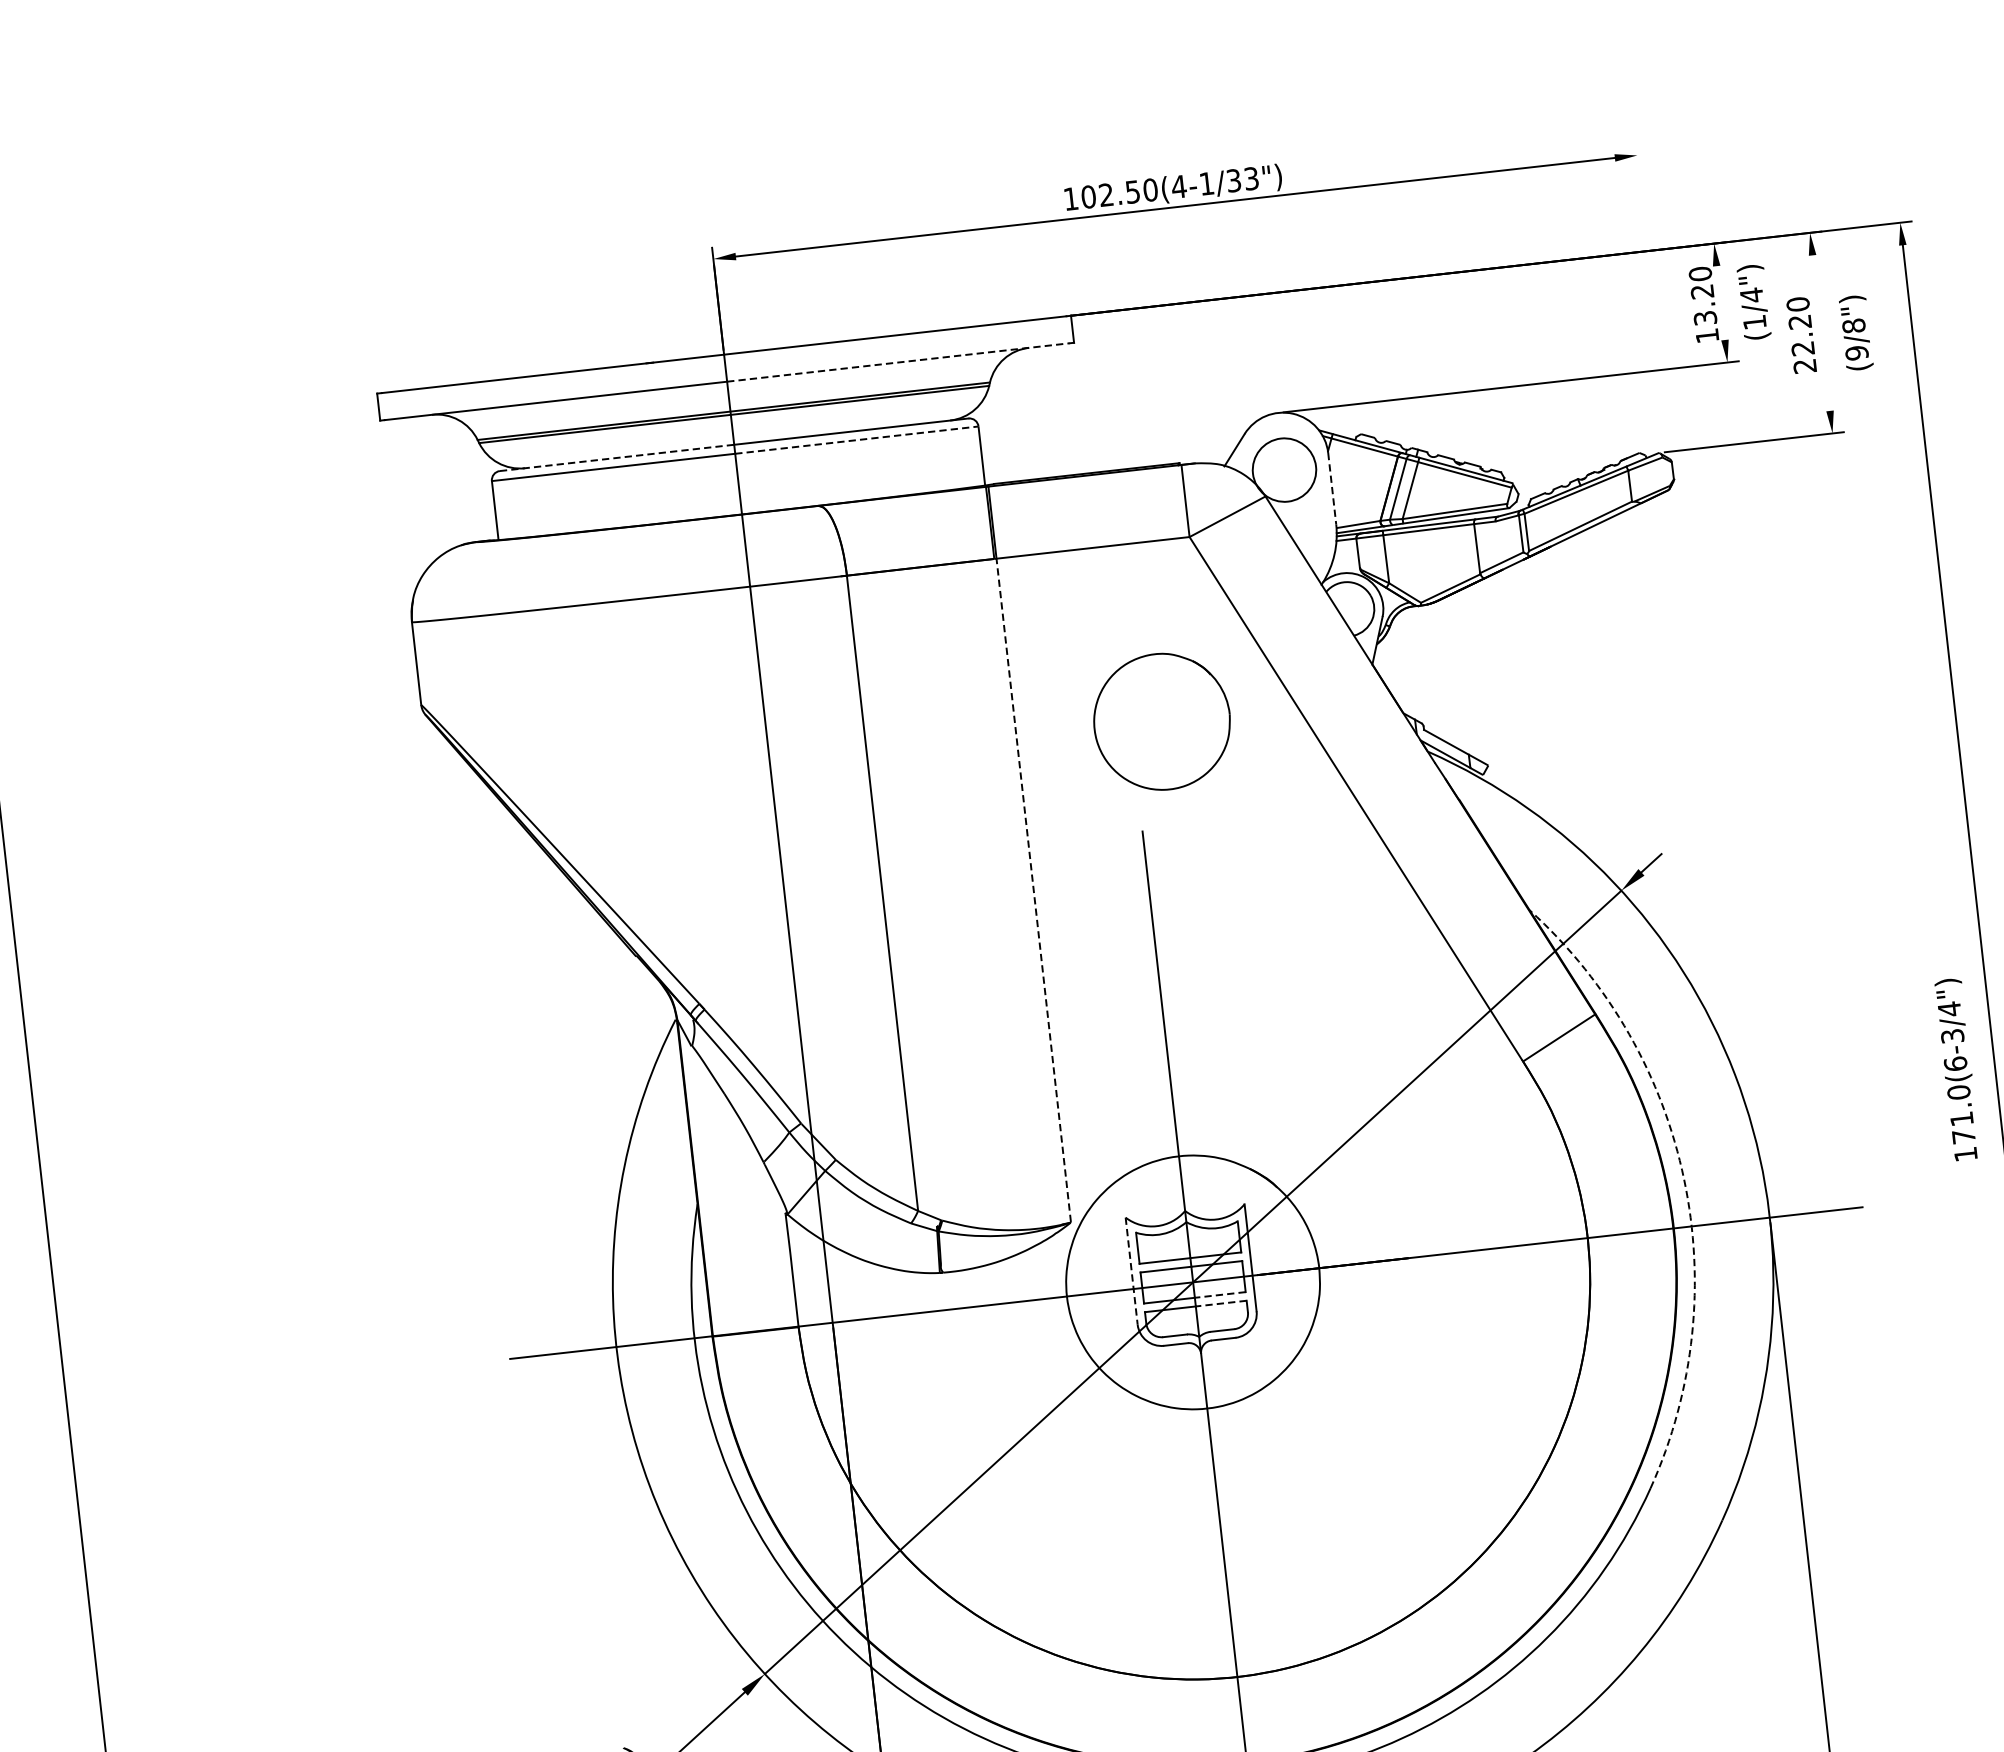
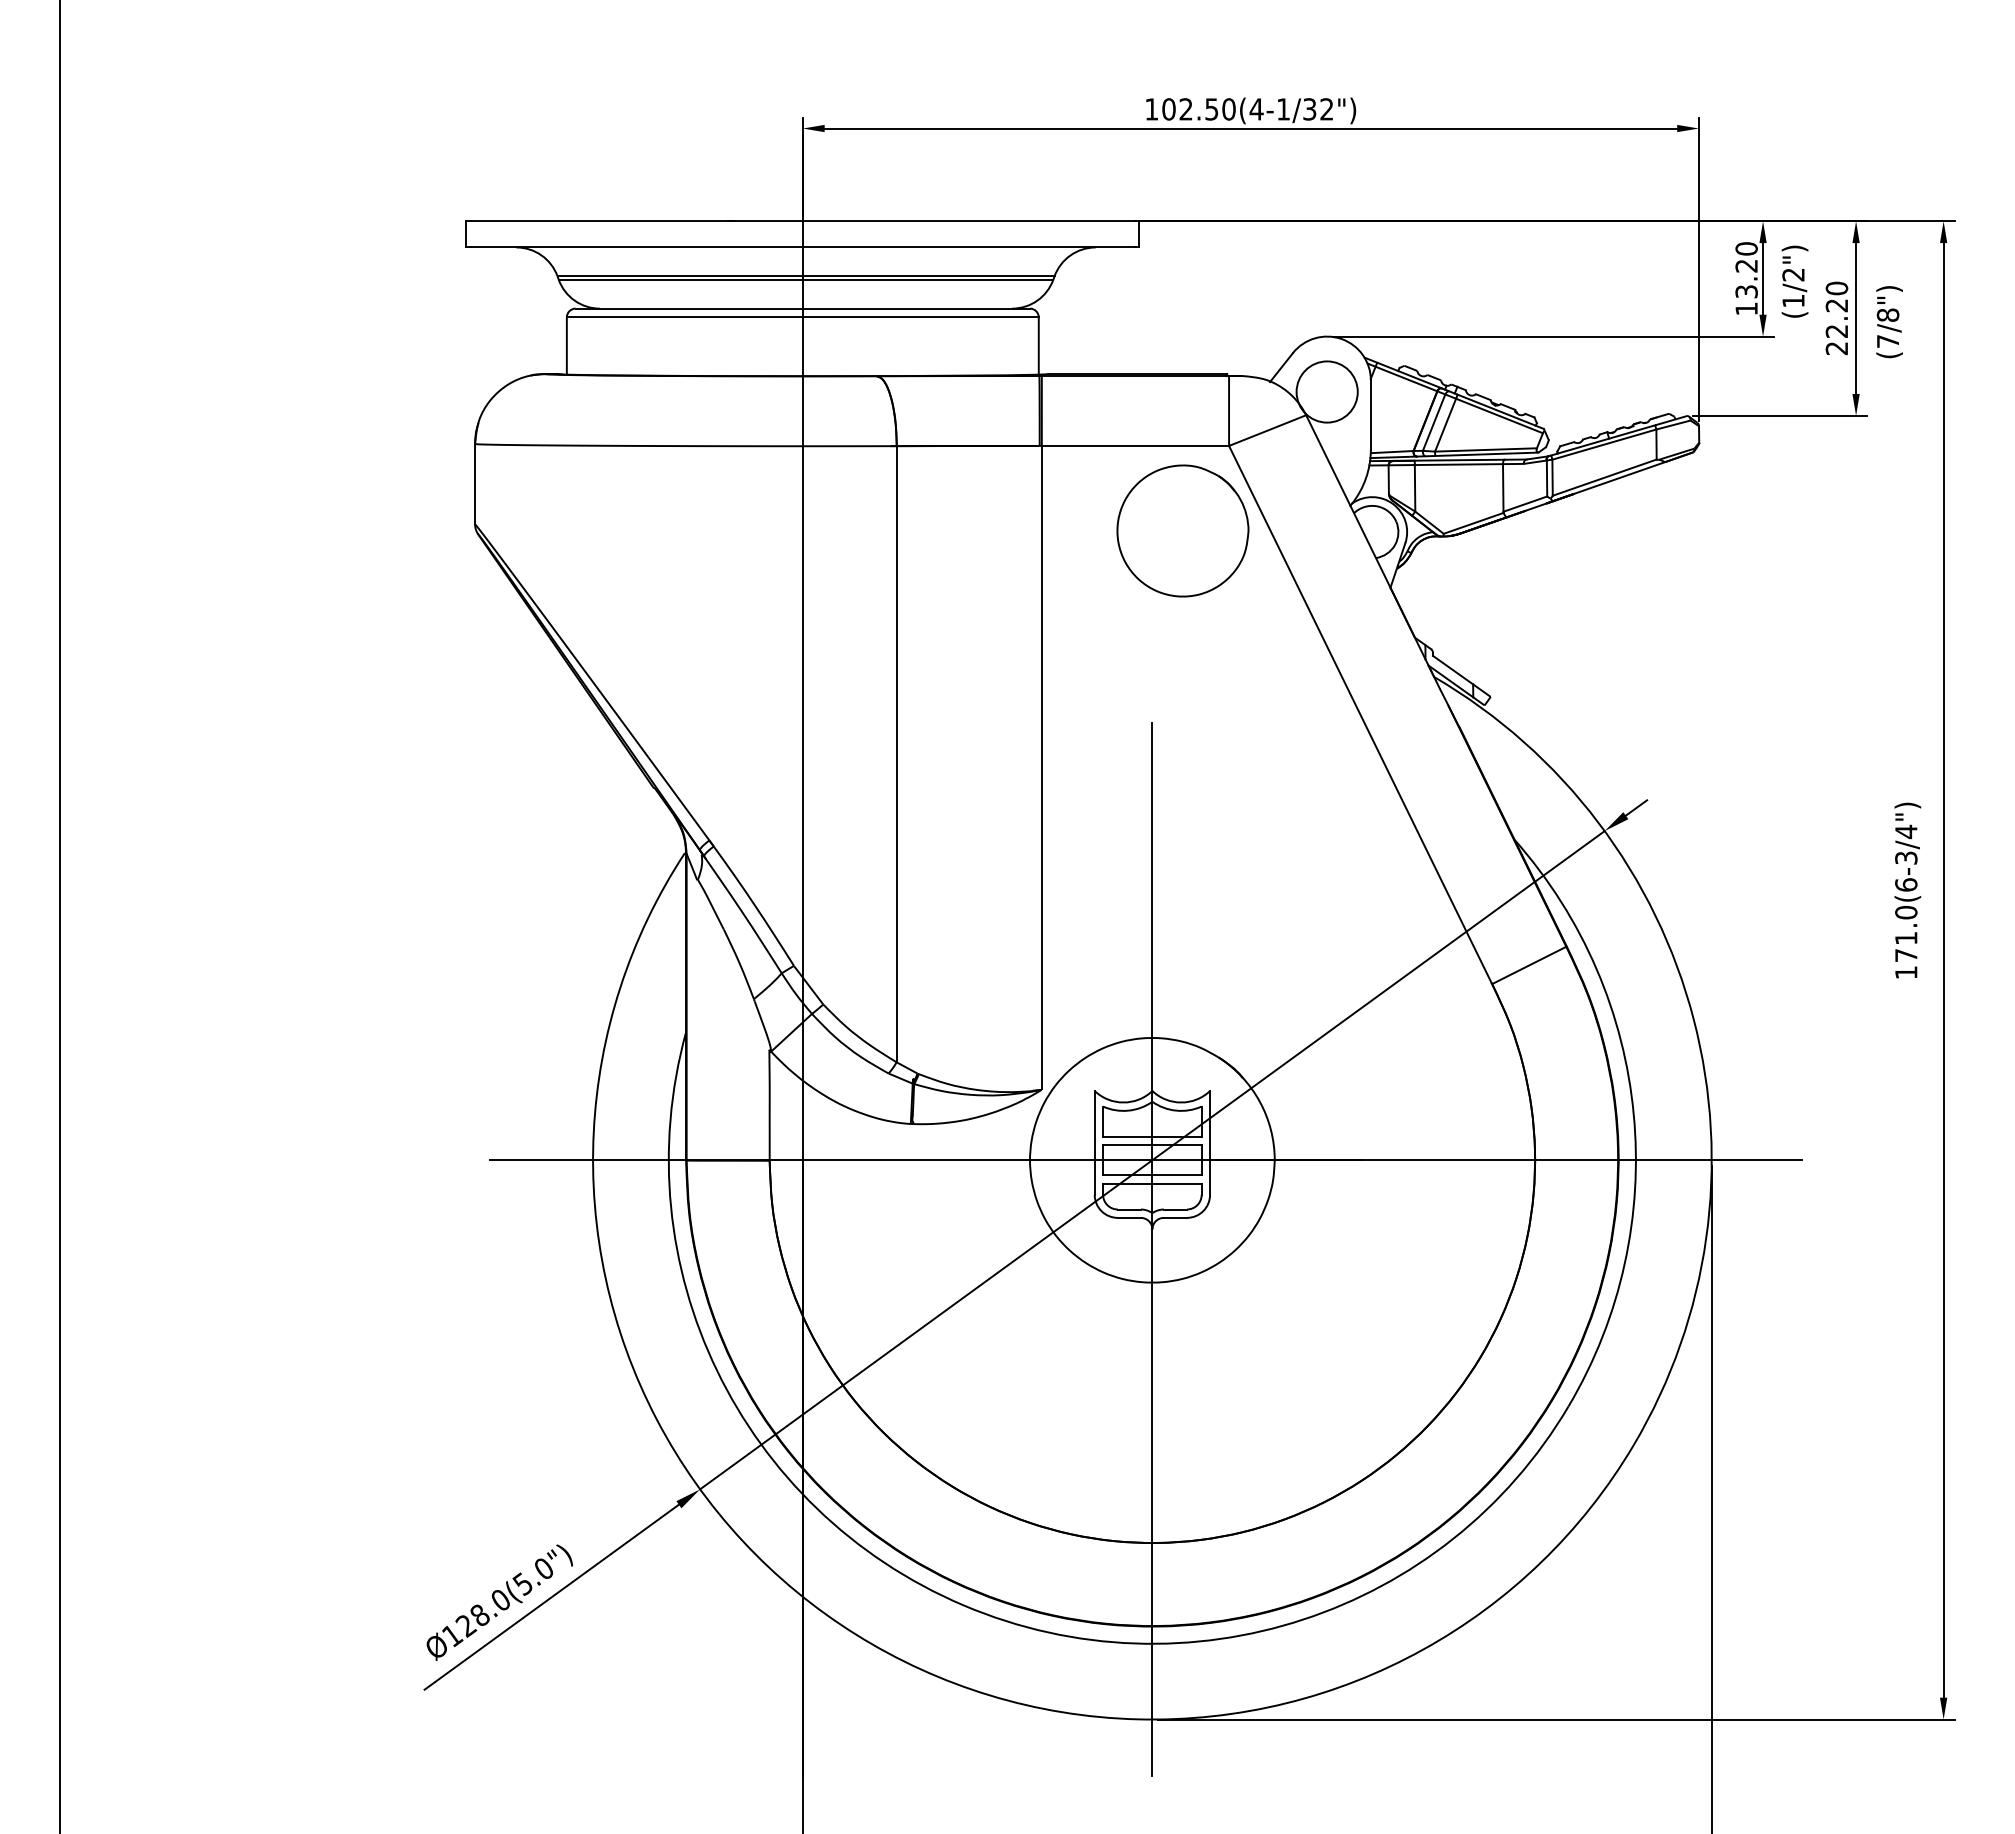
text: (1251, 178) -> (1326, 109), 102.50(4-1/33") -> 102.50(4-1/32")
text: (1751, 295) -> (1793, 274), (1/4") -> (1/2")
line: (1654, 299) -> (1699, 268), added
line: (1721, 302) -> (1763, 278), added
line: (1821, 333) -> (1856, 318), added
text: (1856, 353) -> (1887, 341), (9/8") -> (7/8")
line: (899, 362) -> (969, 247), dashed -> solid
line: (856, 440) -> (920, 317), dashed -> solid
line: (617, 457) -> (689, 308), dashed -> solid
line: (1331, 488) -> (1370, 414), dashed -> solid
part: (1161, 721) -> (1182, 530), moved
line: (1033, 890) -> (1041, 767), dashed -> solid
text: (1957, 1069) -> (1907, 890), moved
arc: (1683, 1179) -> (1633, 1114), dashed -> solid
line: (1131, 1270) -> (1094, 1142), dashed -> solid
line: (1220, 1295) -> (1177, 1175), dashed -> solid
line: (1221, 1303) -> (1177, 1183), dashed -> solid

